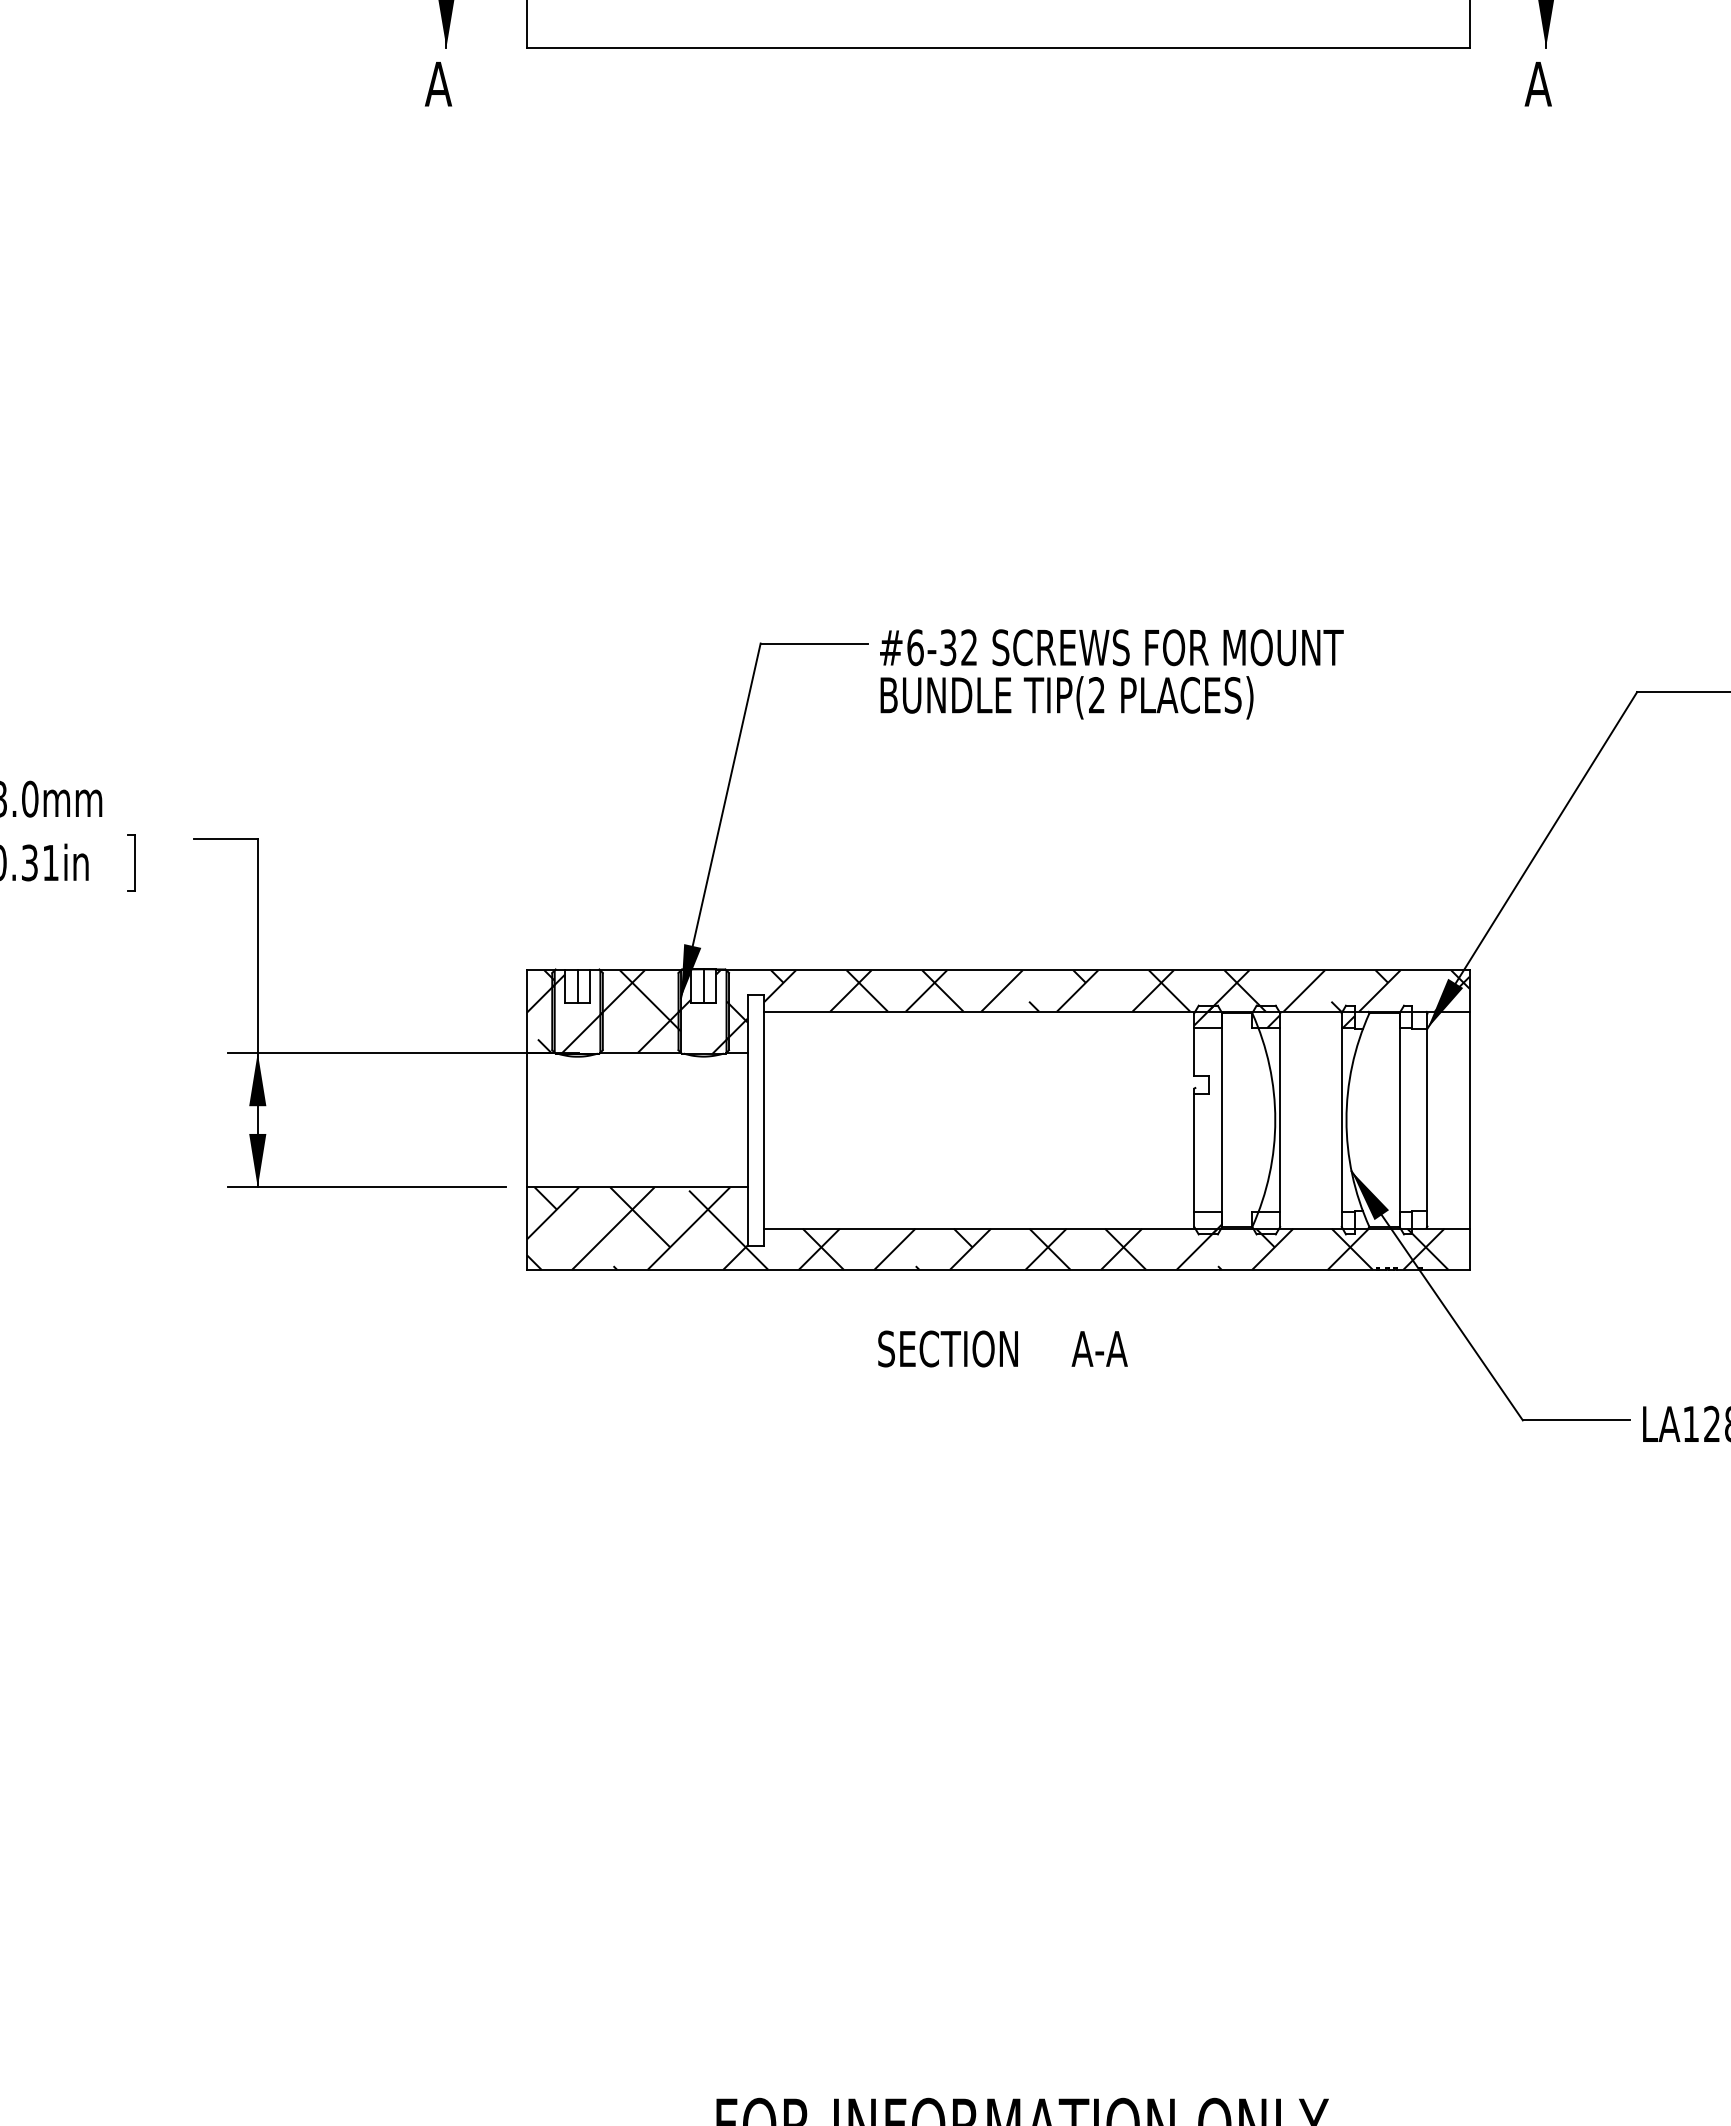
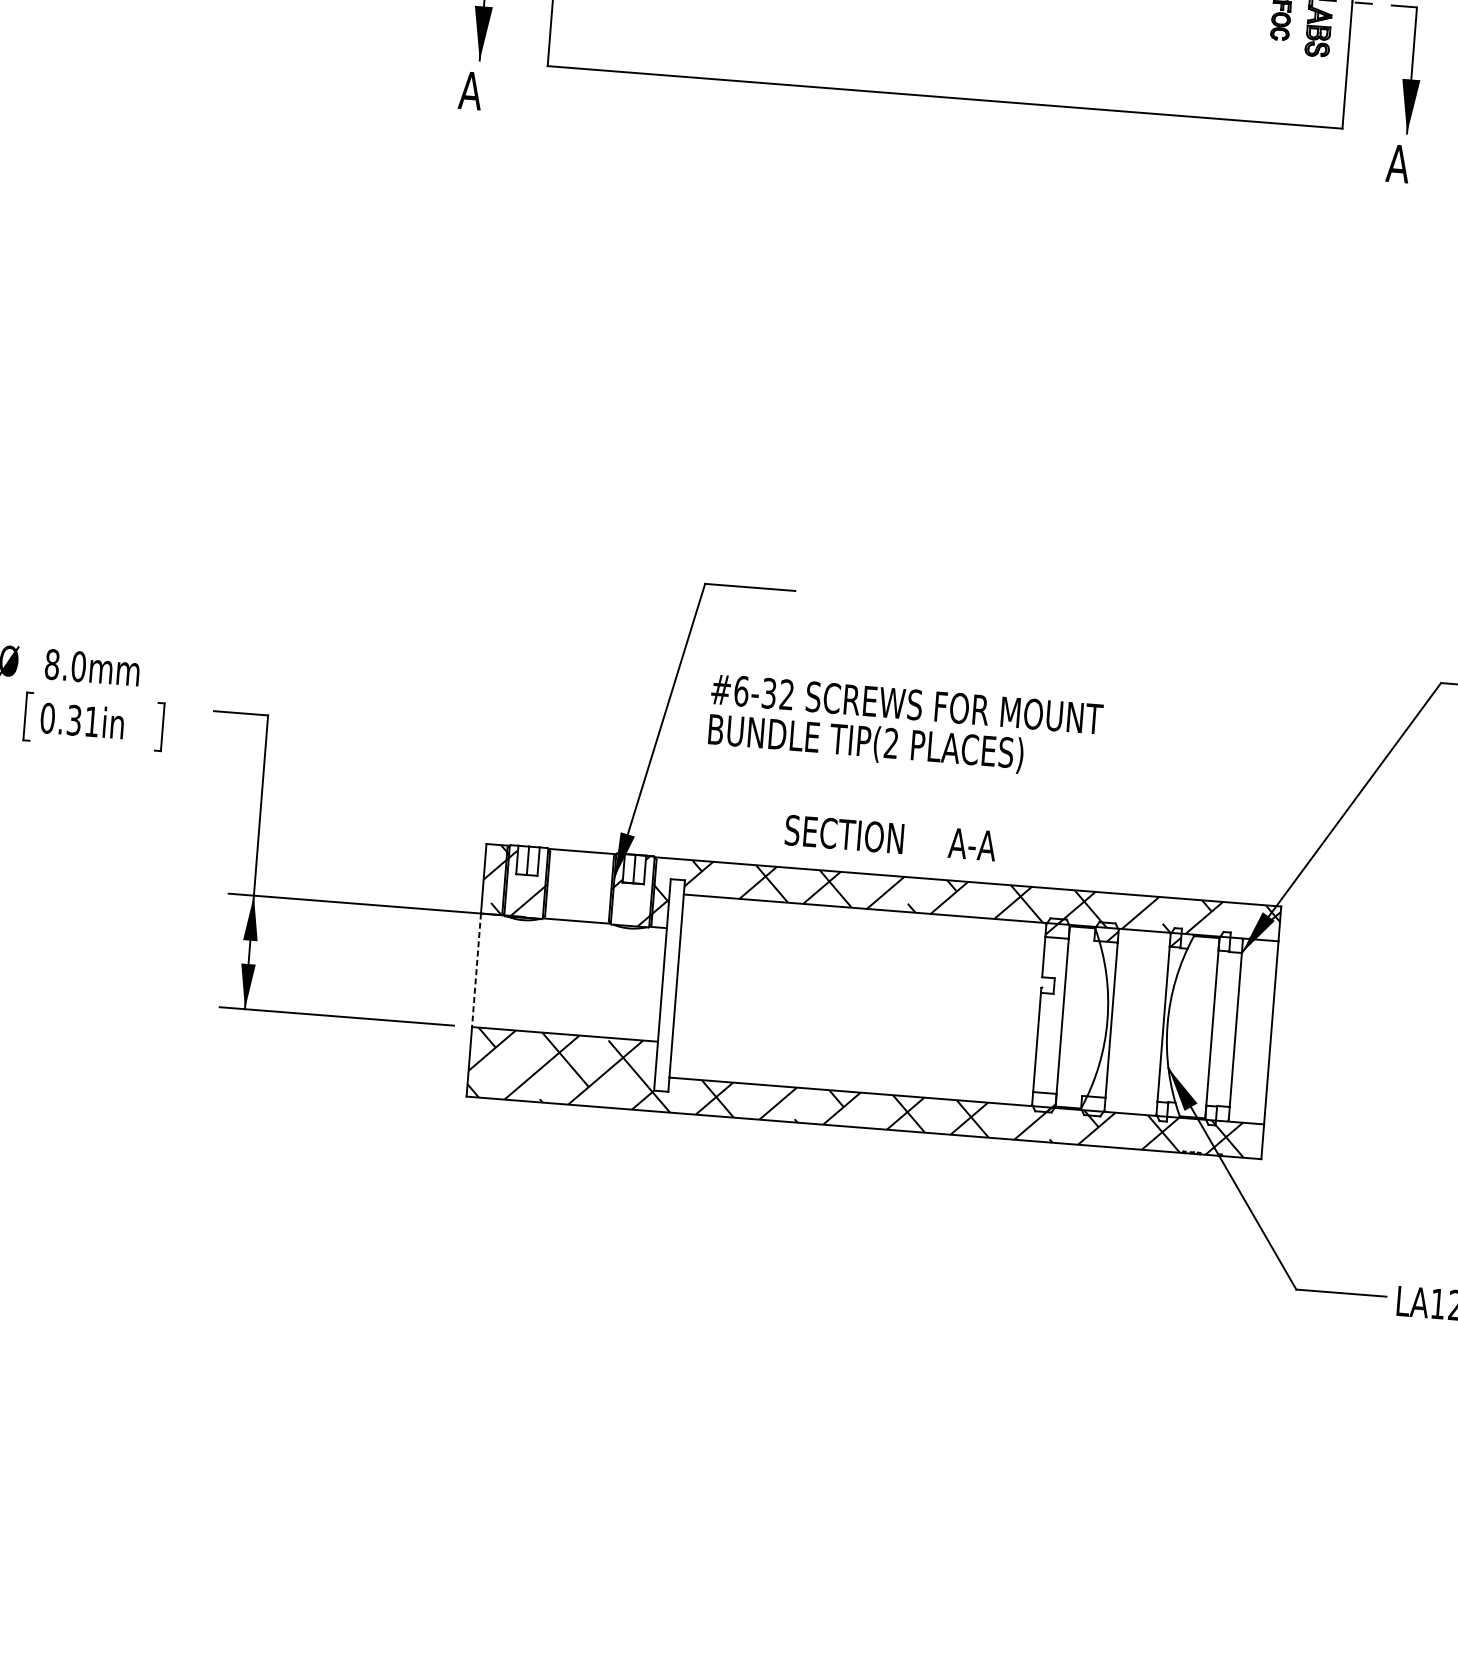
text: (1111, 674) -> (905, 726), moved
hatch: (640, 1011) -> (579, 886), removed
line: (527, 1120) -> (476, 970), solid -> dashed
text: (1002, 1348) -> (890, 837), moved

